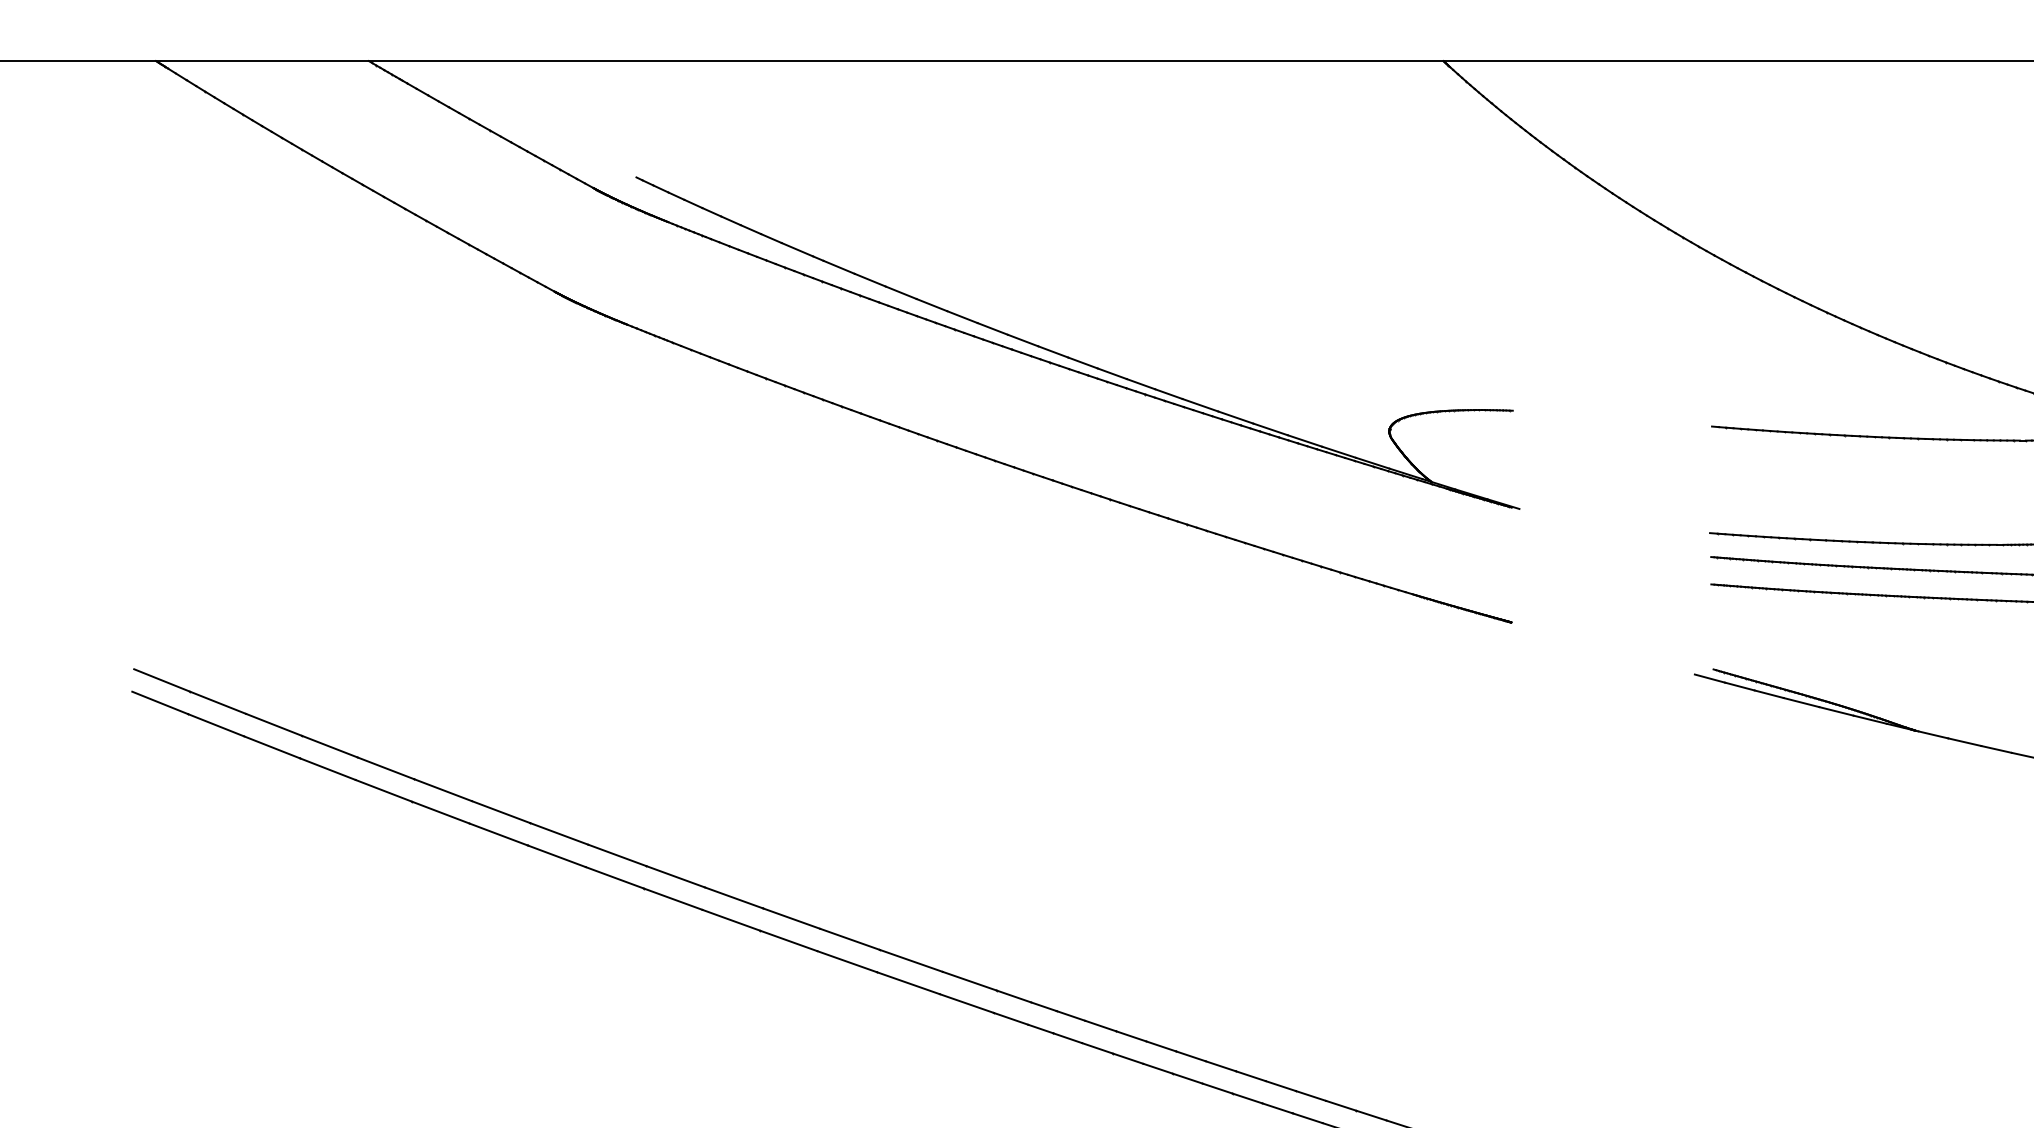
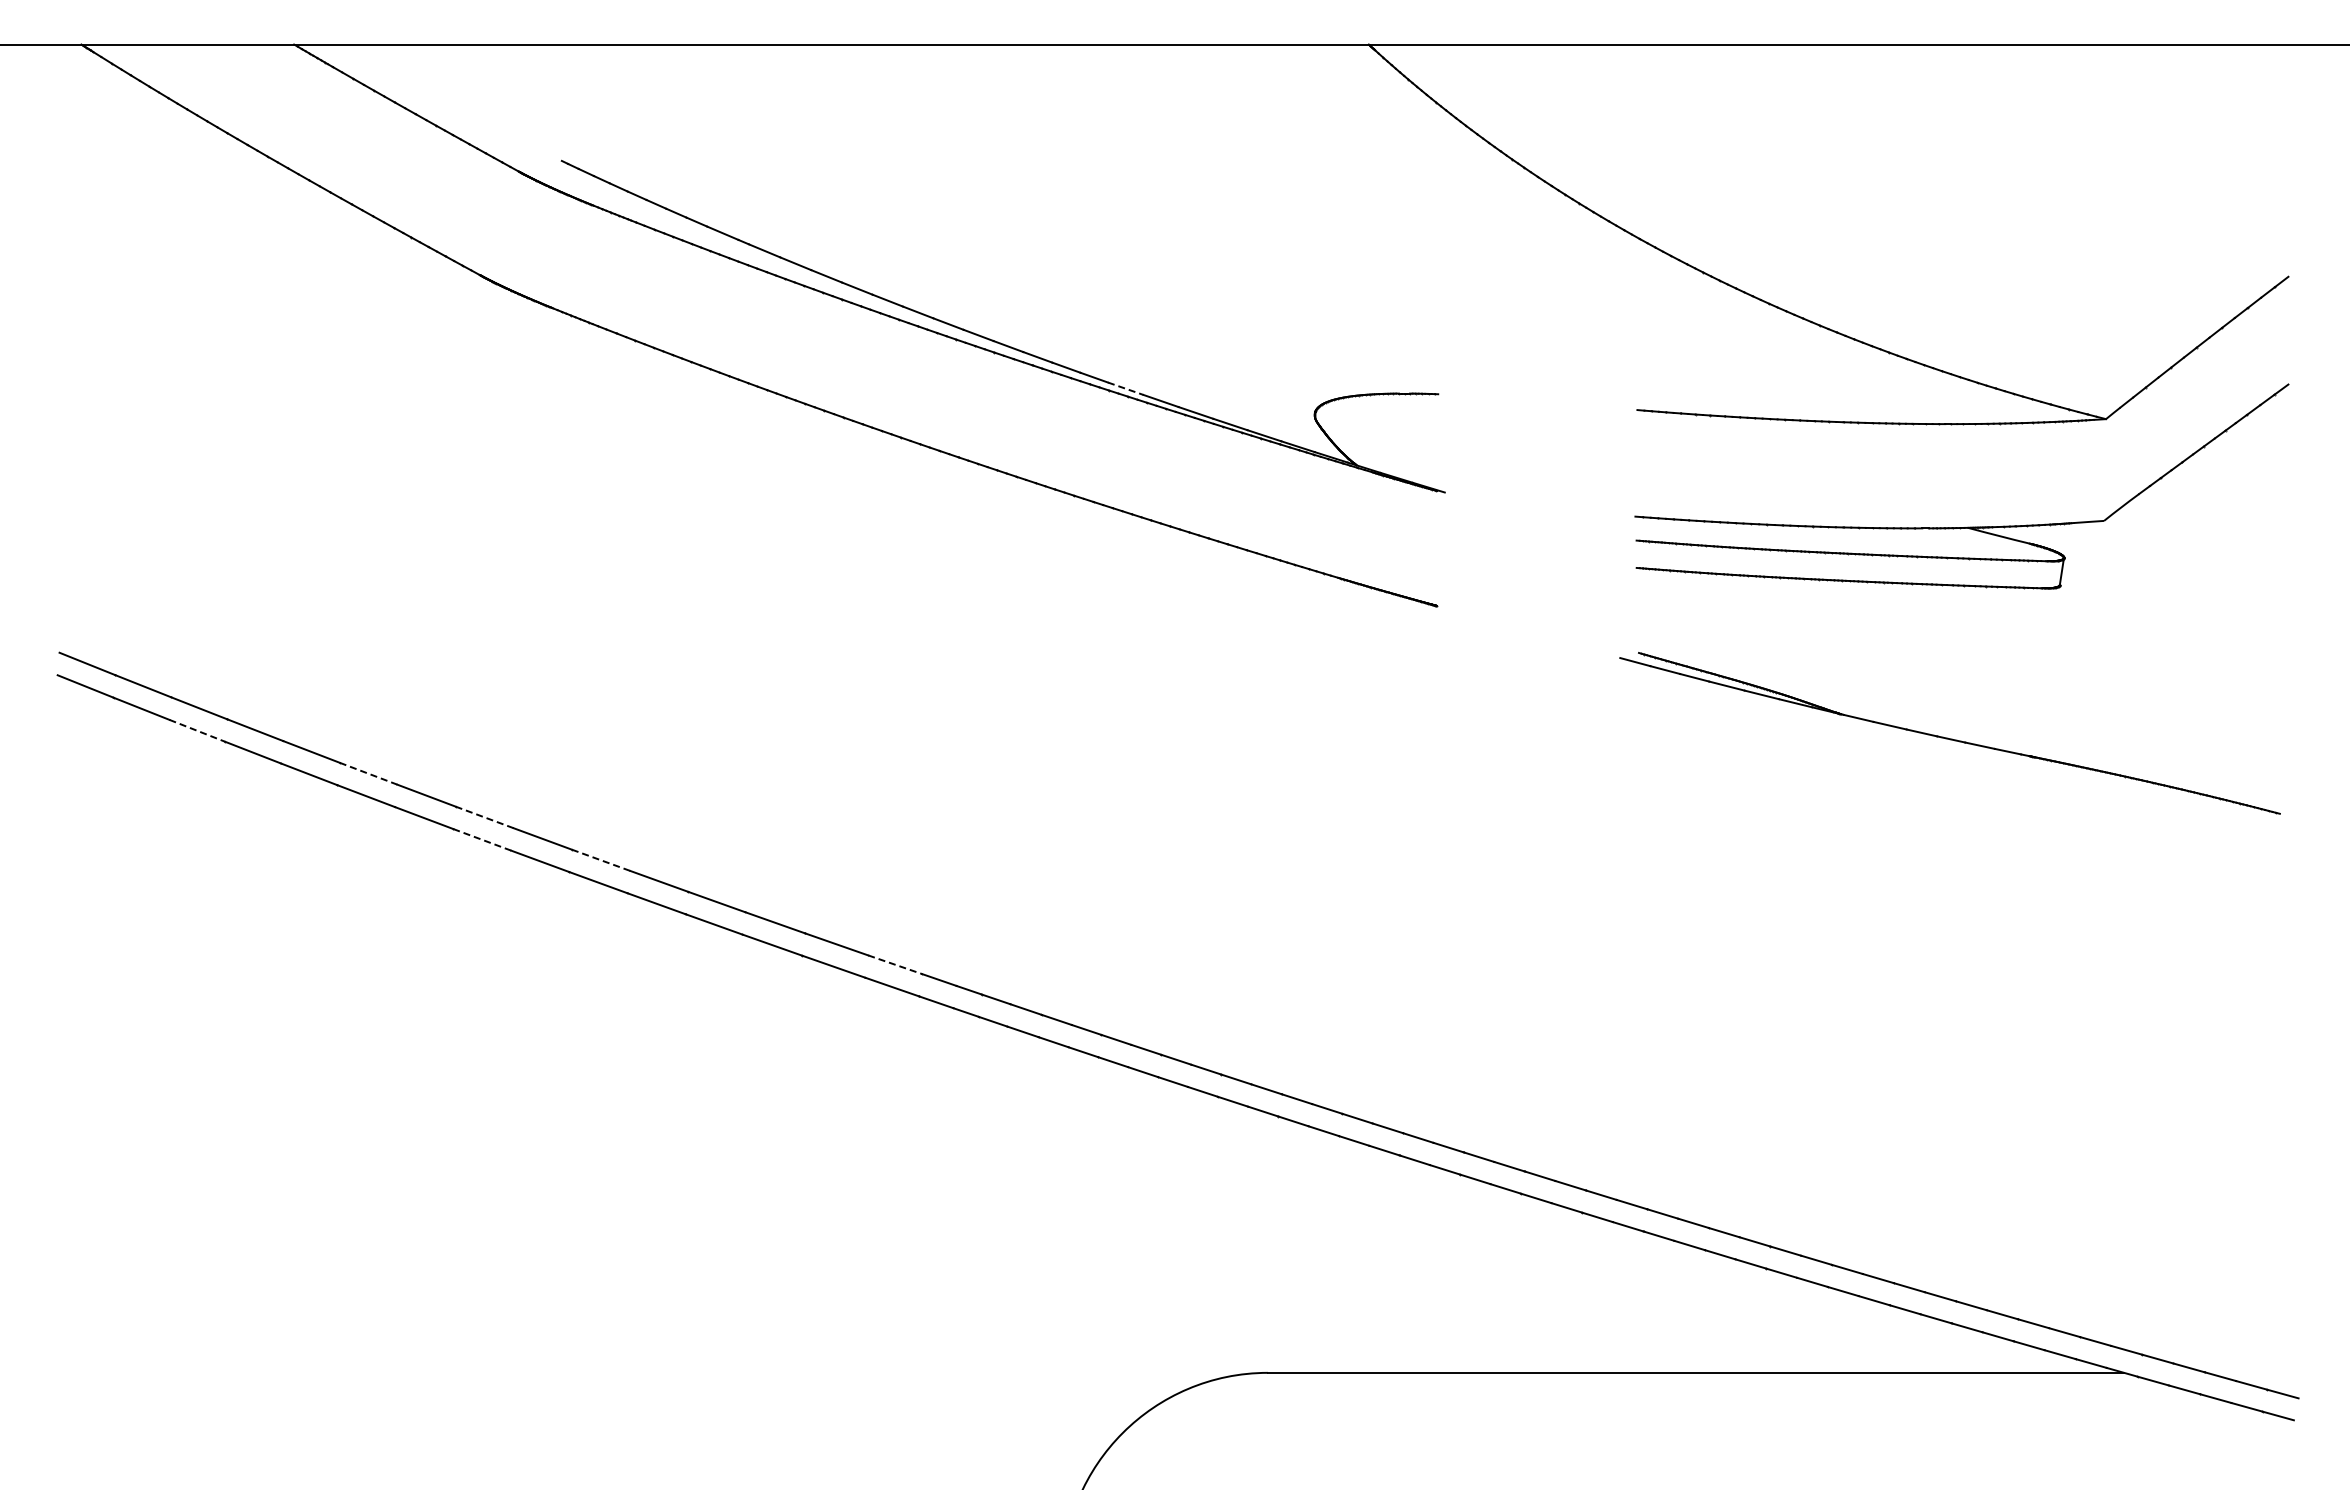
line: (1200, 404) -> (1125, 388), solid -> dashed
line: (272, 747) -> (197, 731), solid -> dashed
line: (443, 789) -> (368, 773), solid -> dashed
line: (559, 833) -> (484, 817), solid -> dashed
line: (557, 855) -> (482, 839), solid -> dashed
line: (676, 876) -> (601, 860), solid -> dashed
line: (970, 980) -> (895, 964), solid -> dashed

